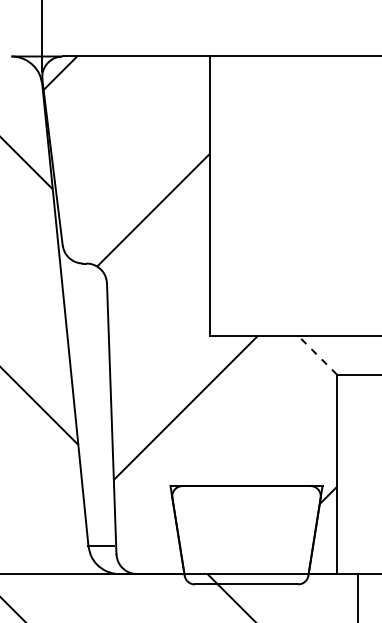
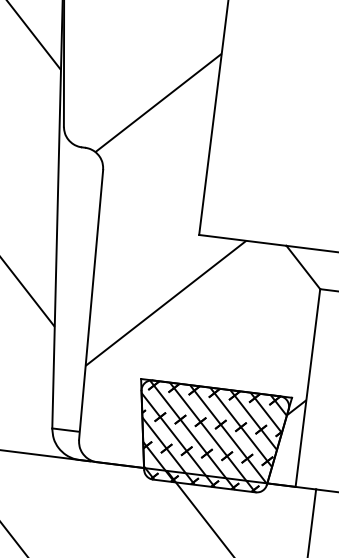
line: (317, 355) -> (303, 267), dashed -> solid
hatch: (245, 535) -> (209, 437), added

